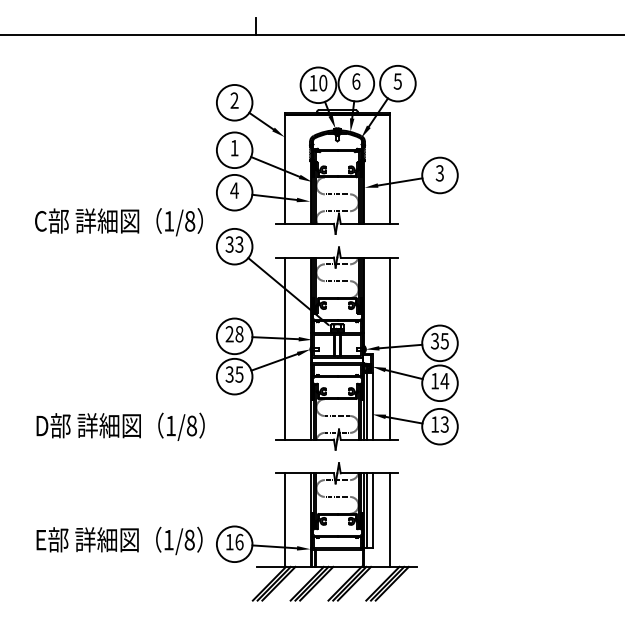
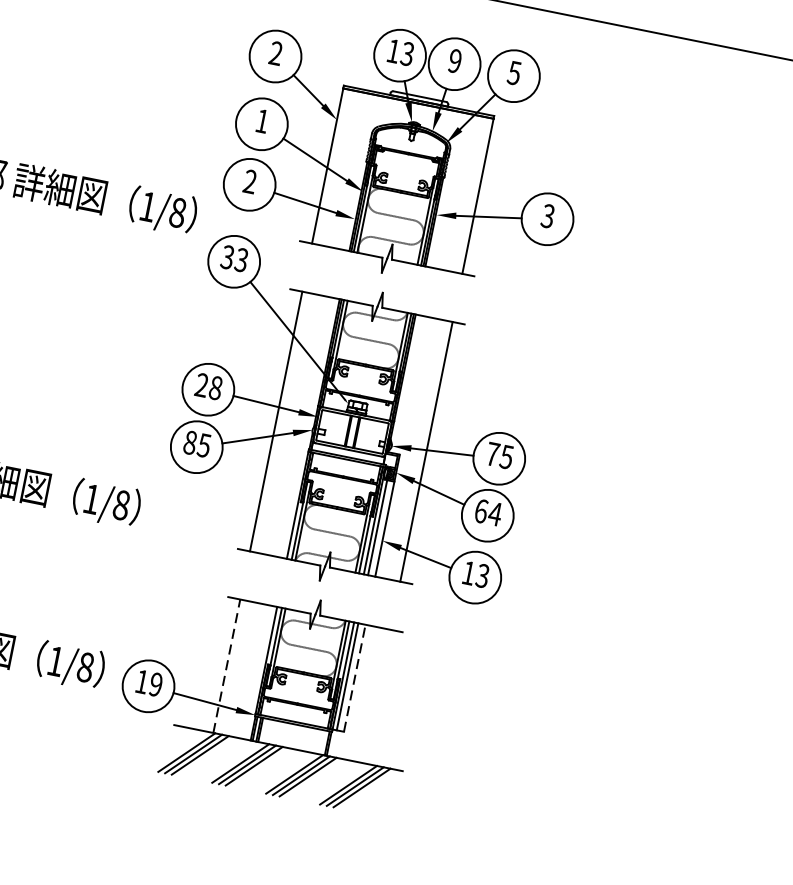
text: (356, 81) -> (455, 61), 6 -> 9
text: (323, 83) -> (407, 54), 10 -> 13
text: (234, 190) -> (250, 181), 4 -> 2
text: (434, 341) -> (491, 454), 35 -> 75
text: (229, 374) -> (190, 442), 35 -> 85
text: (435, 380) -> (482, 510), 14 -> 64
line: (372, 510) -> (354, 677), solid -> dashed
line: (390, 519) -> (377, 695), removed
line: (284, 520) -> (226, 666), solid -> dashed
text: (239, 541) -> (156, 683), 16 -> 19

